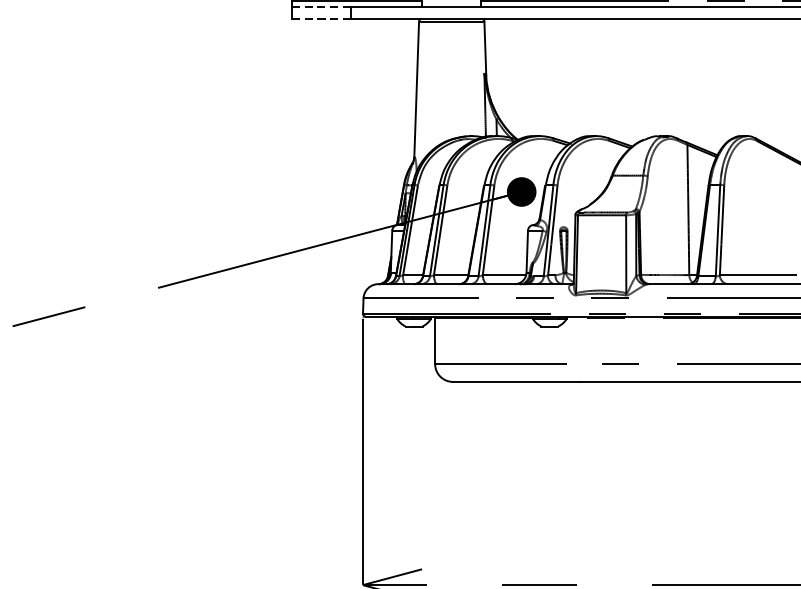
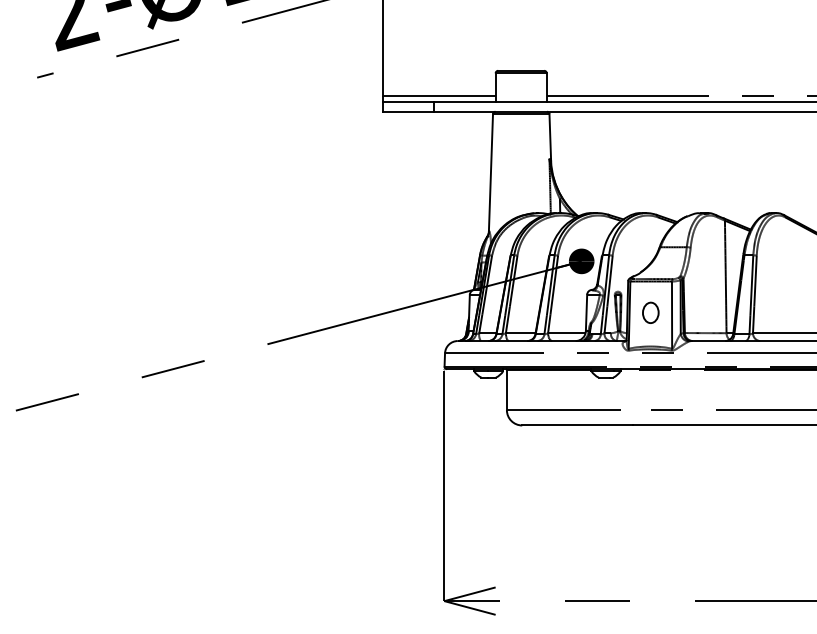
line: (321, 7) -> (408, 101), dashed -> solid
line: (321, 18) -> (408, 111), dashed -> solid
part: (601, 251) -> (650, 312), added

